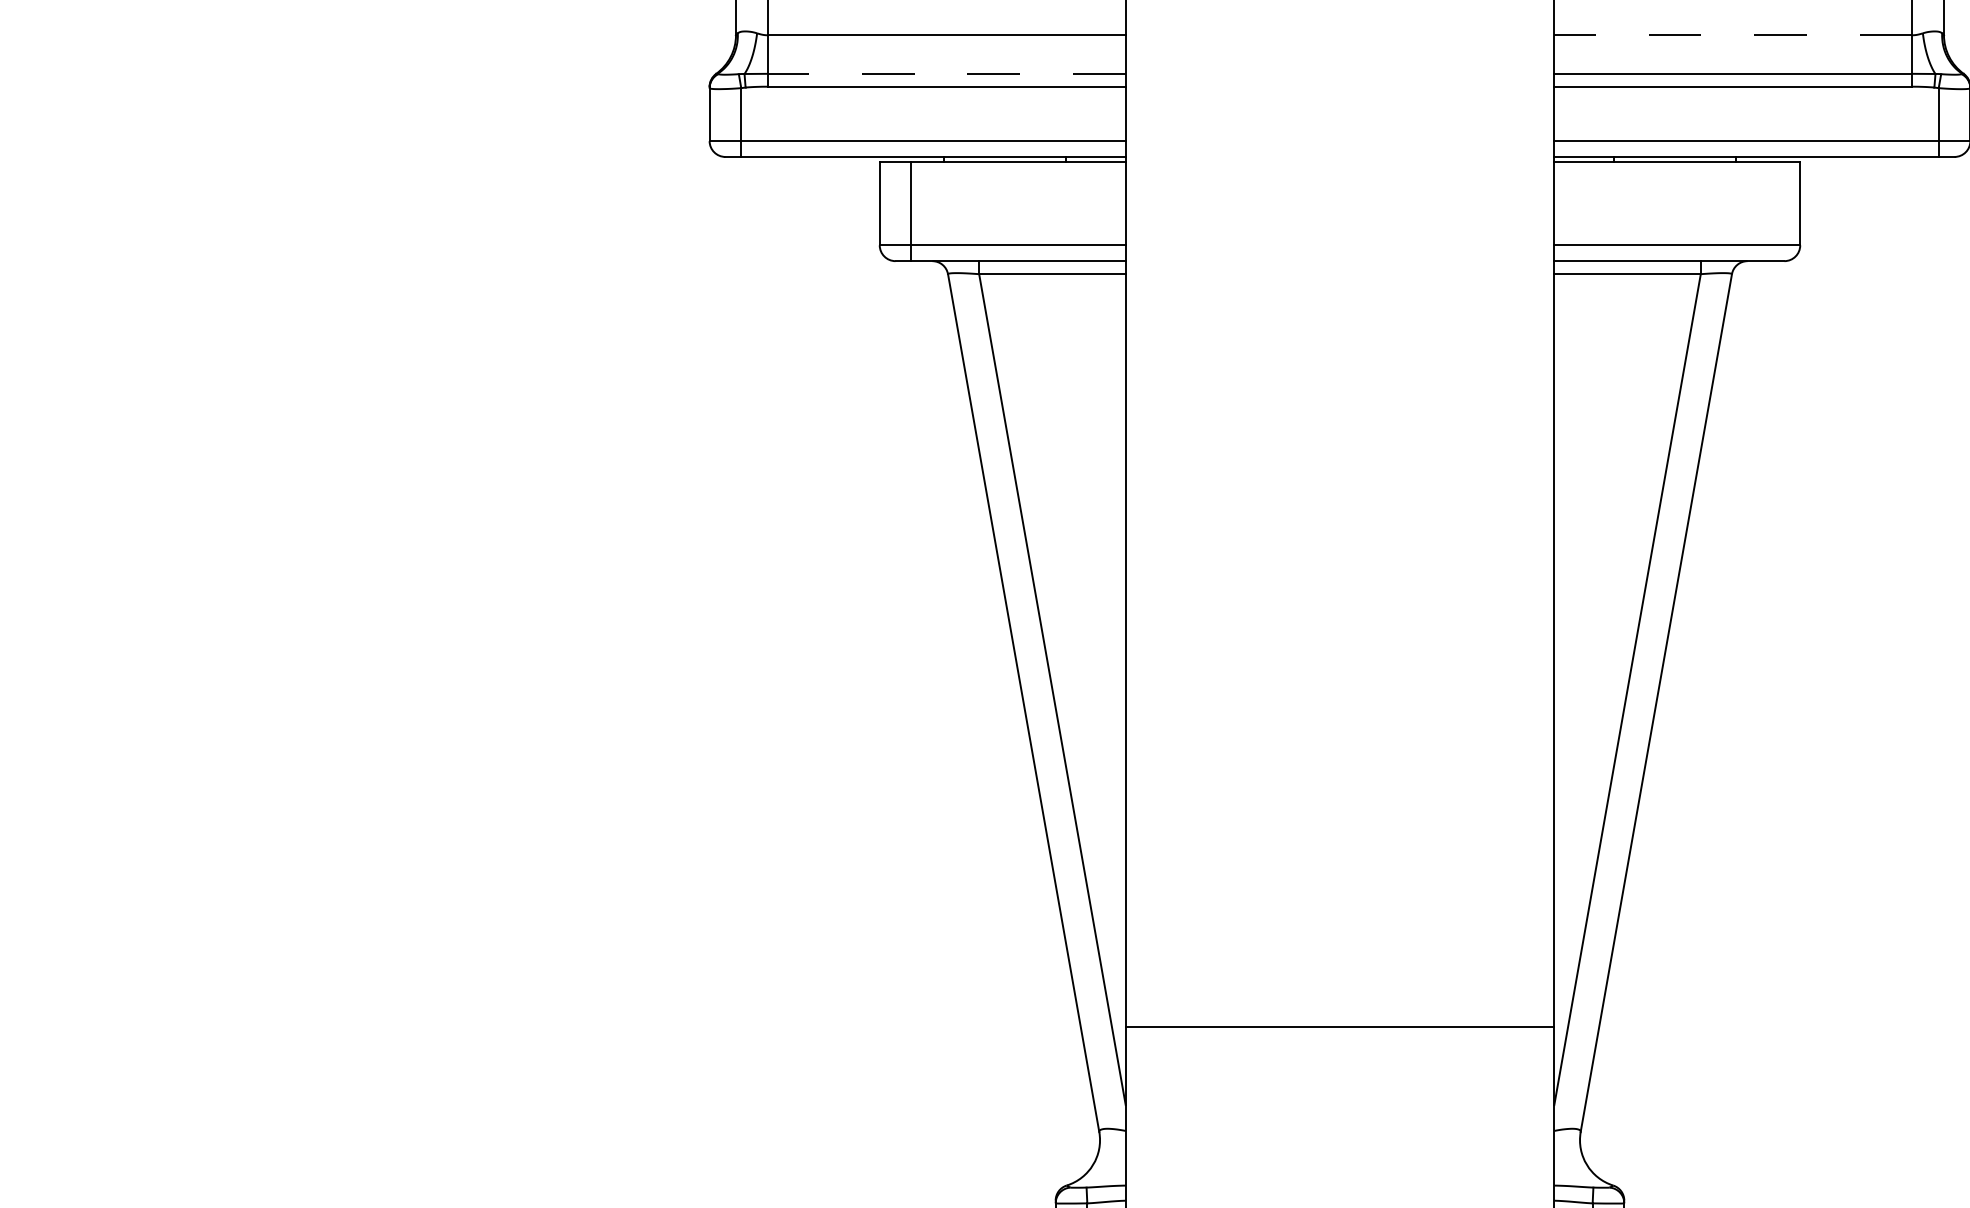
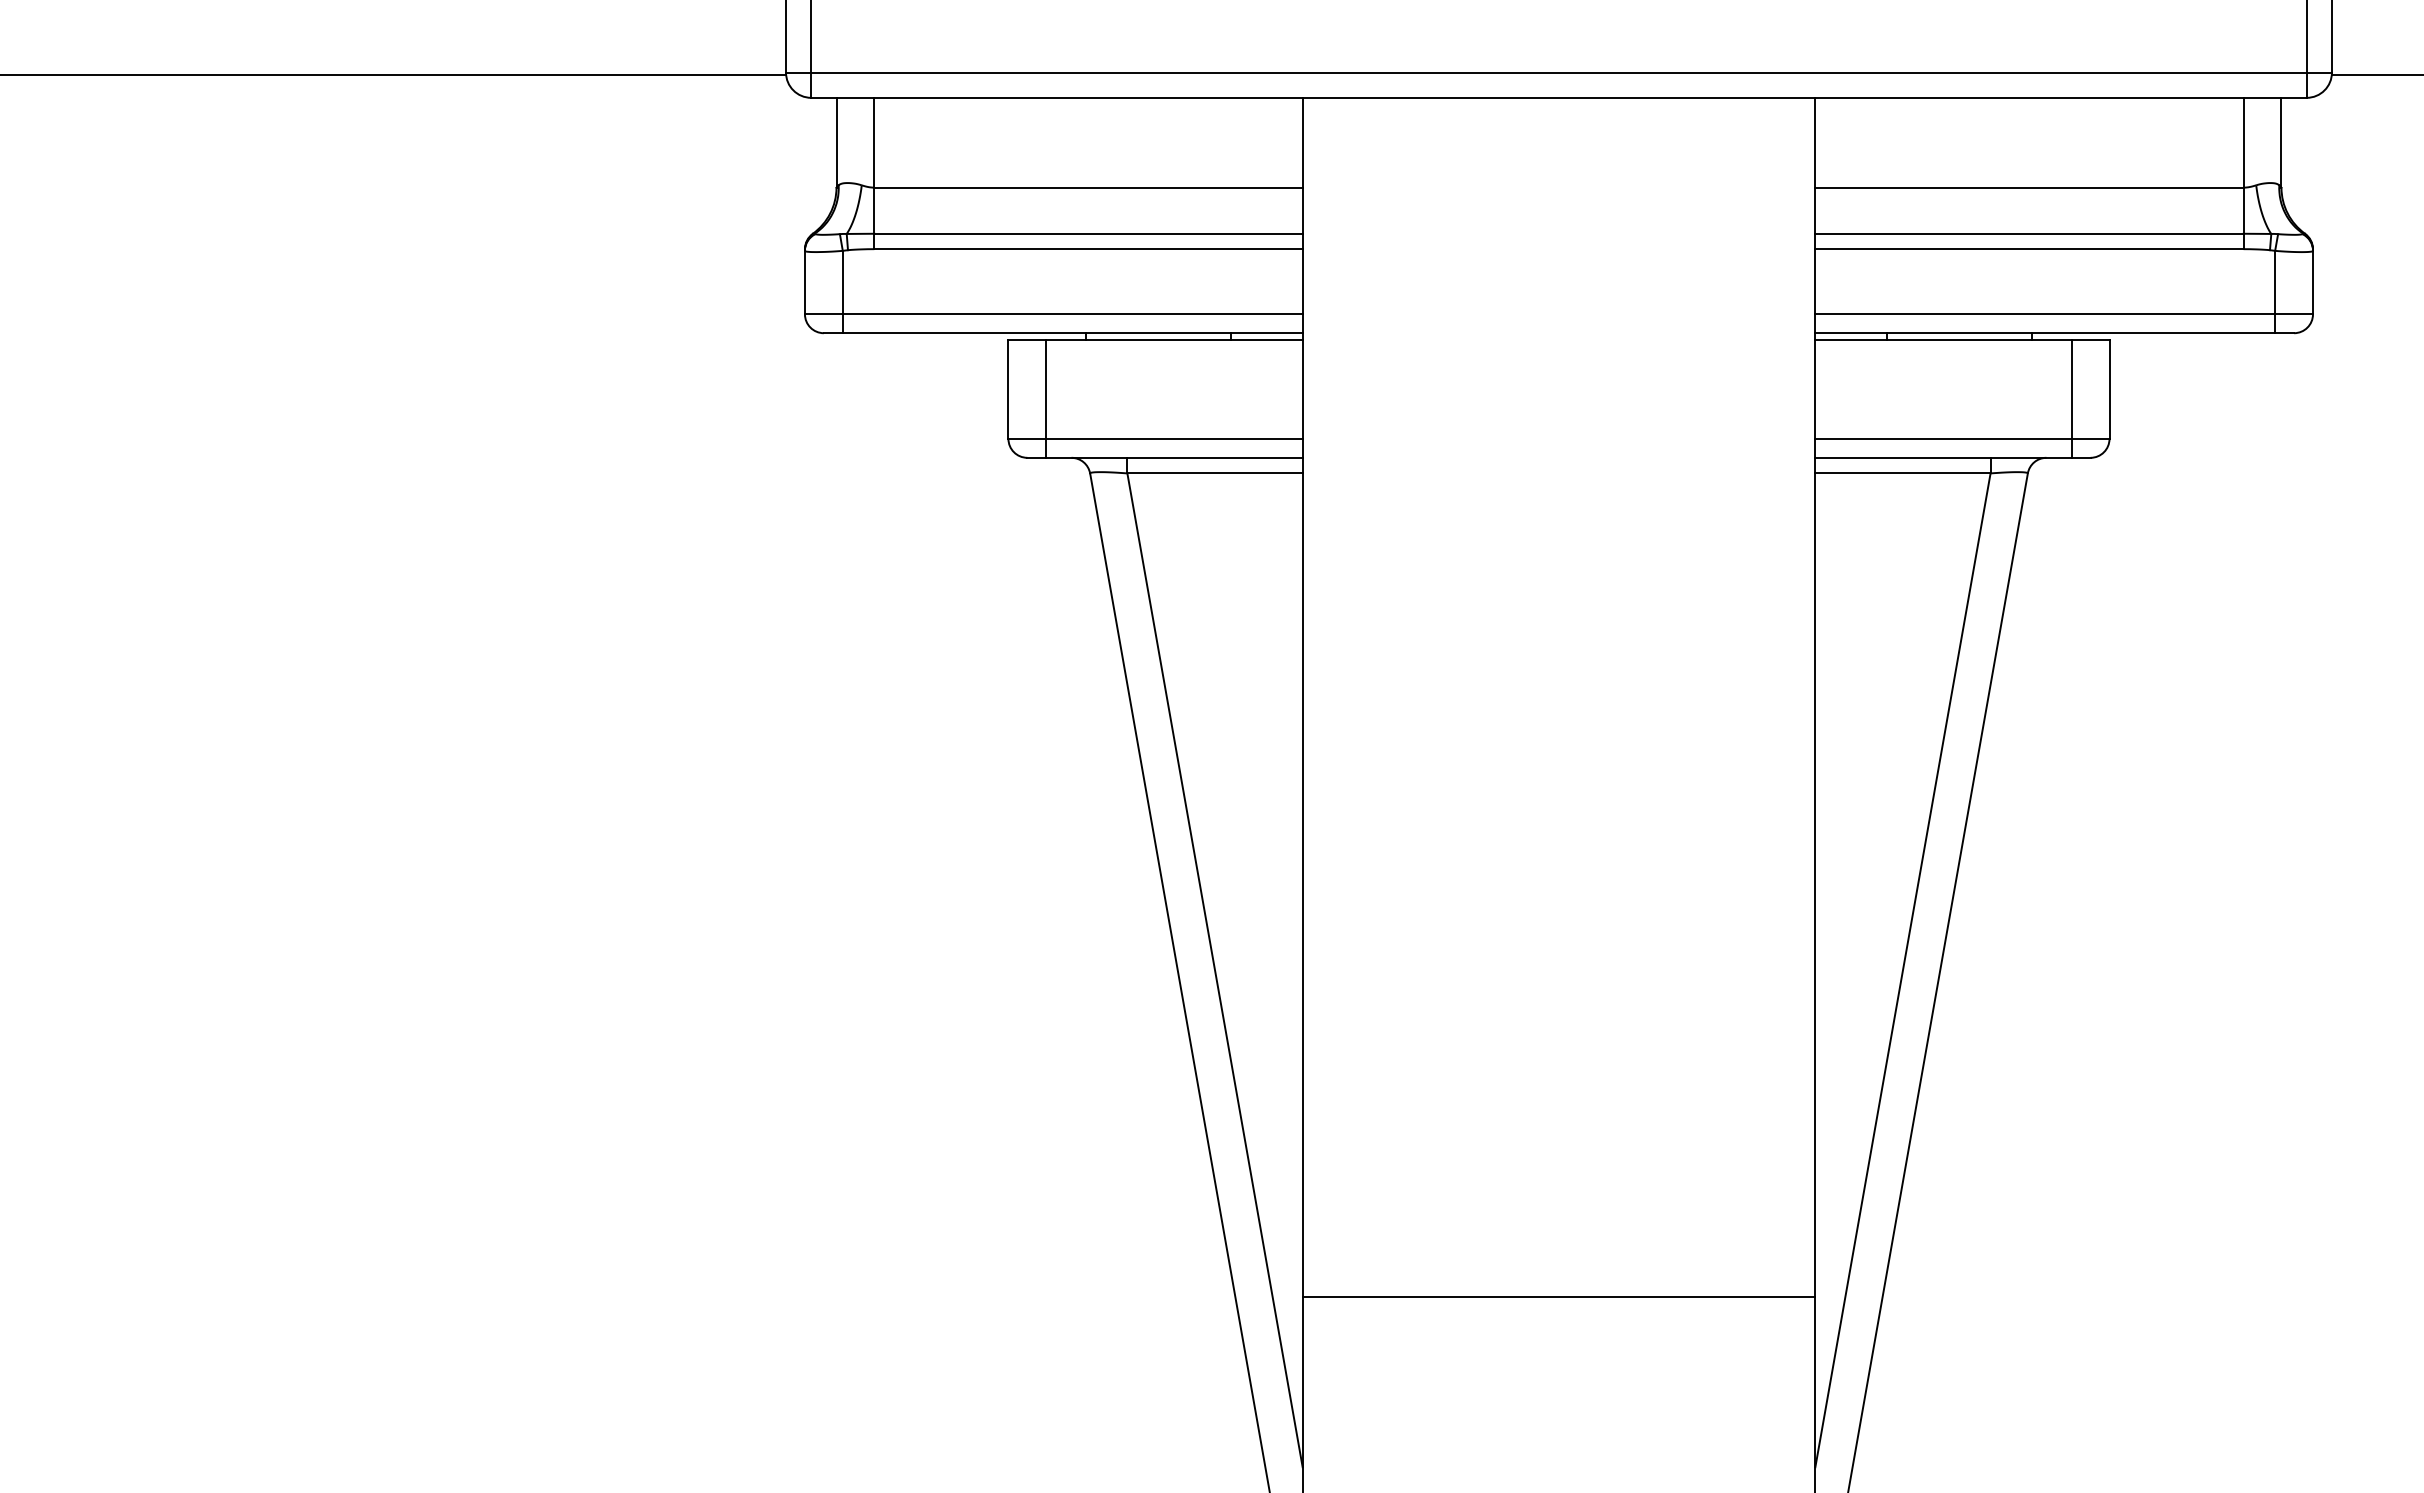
line: (1732, 35) -> (2028, 187), dashed -> solid
line: (946, 73) -> (1088, 233), dashed -> solid
line: (1768, 211) -> (2071, 398), added
line: (1339, 1026) -> (1558, 1296), moved

